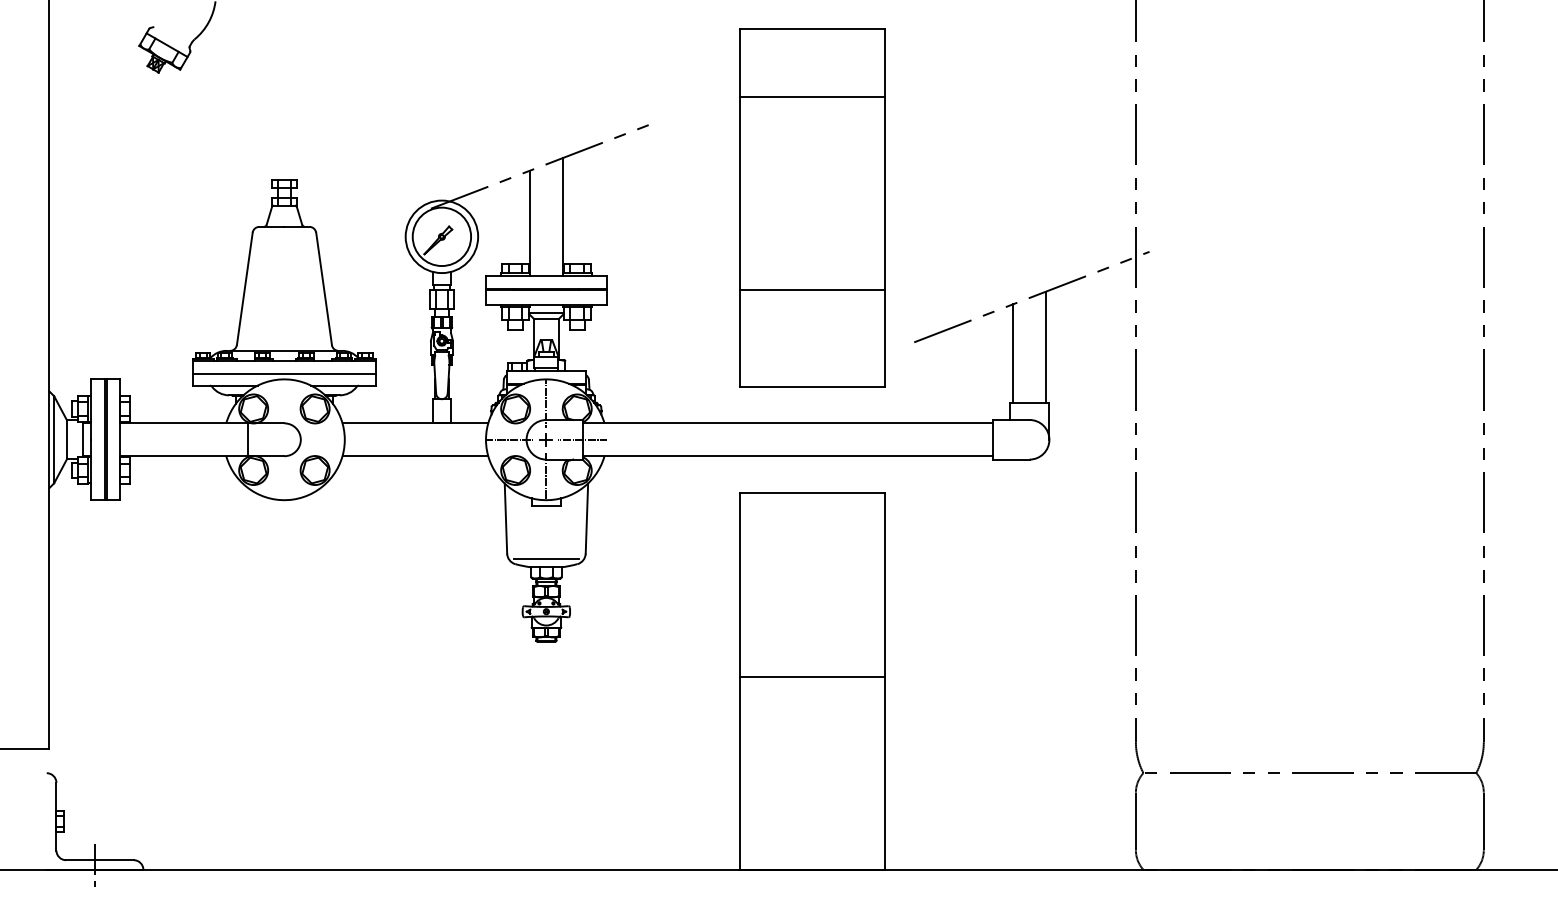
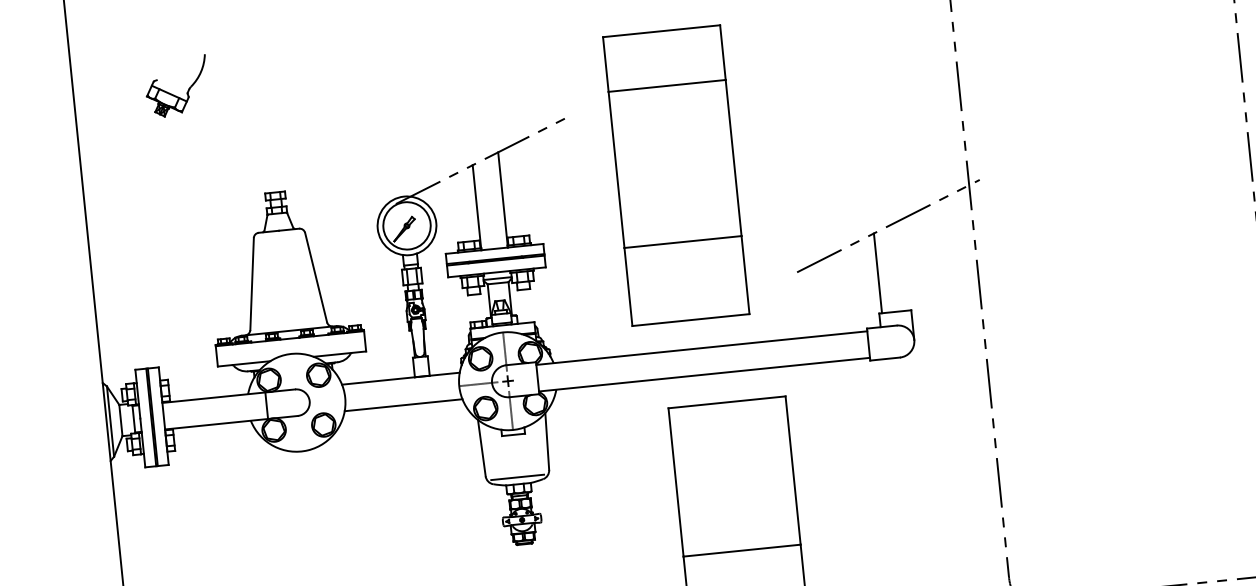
part: (812, 207) -> (676, 175), moved
line: (1046, 347) -> (904, 265), removed
line: (284, 374) -> (291, 349), removed
line: (582, 439) -> (537, 378), removed

